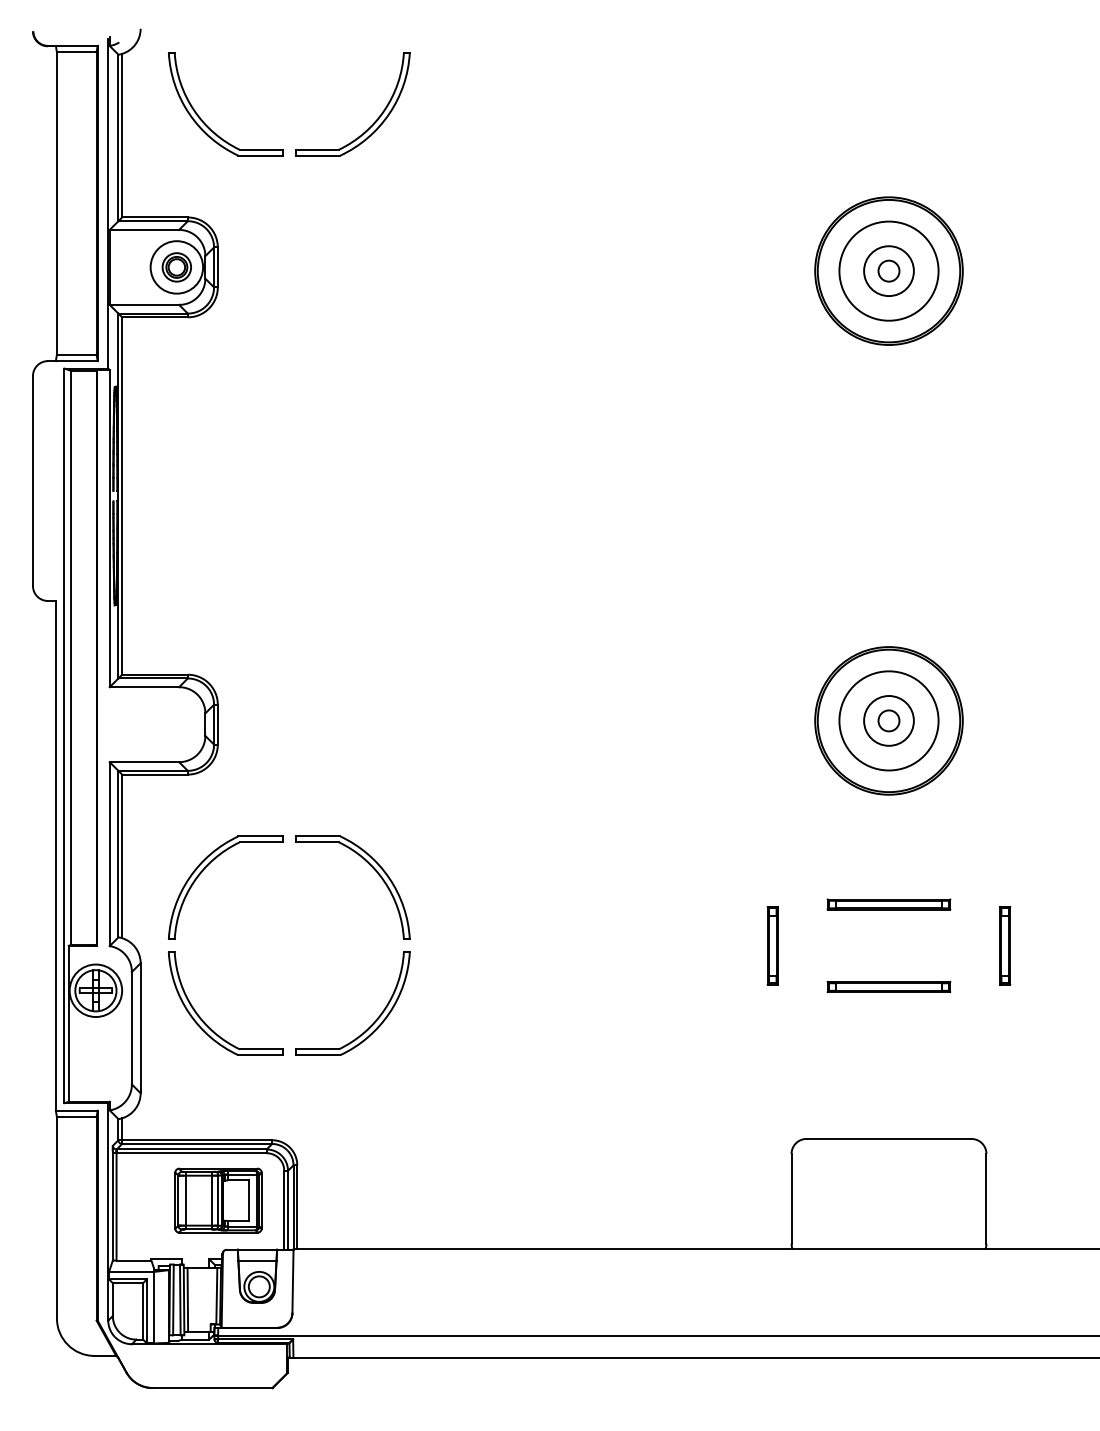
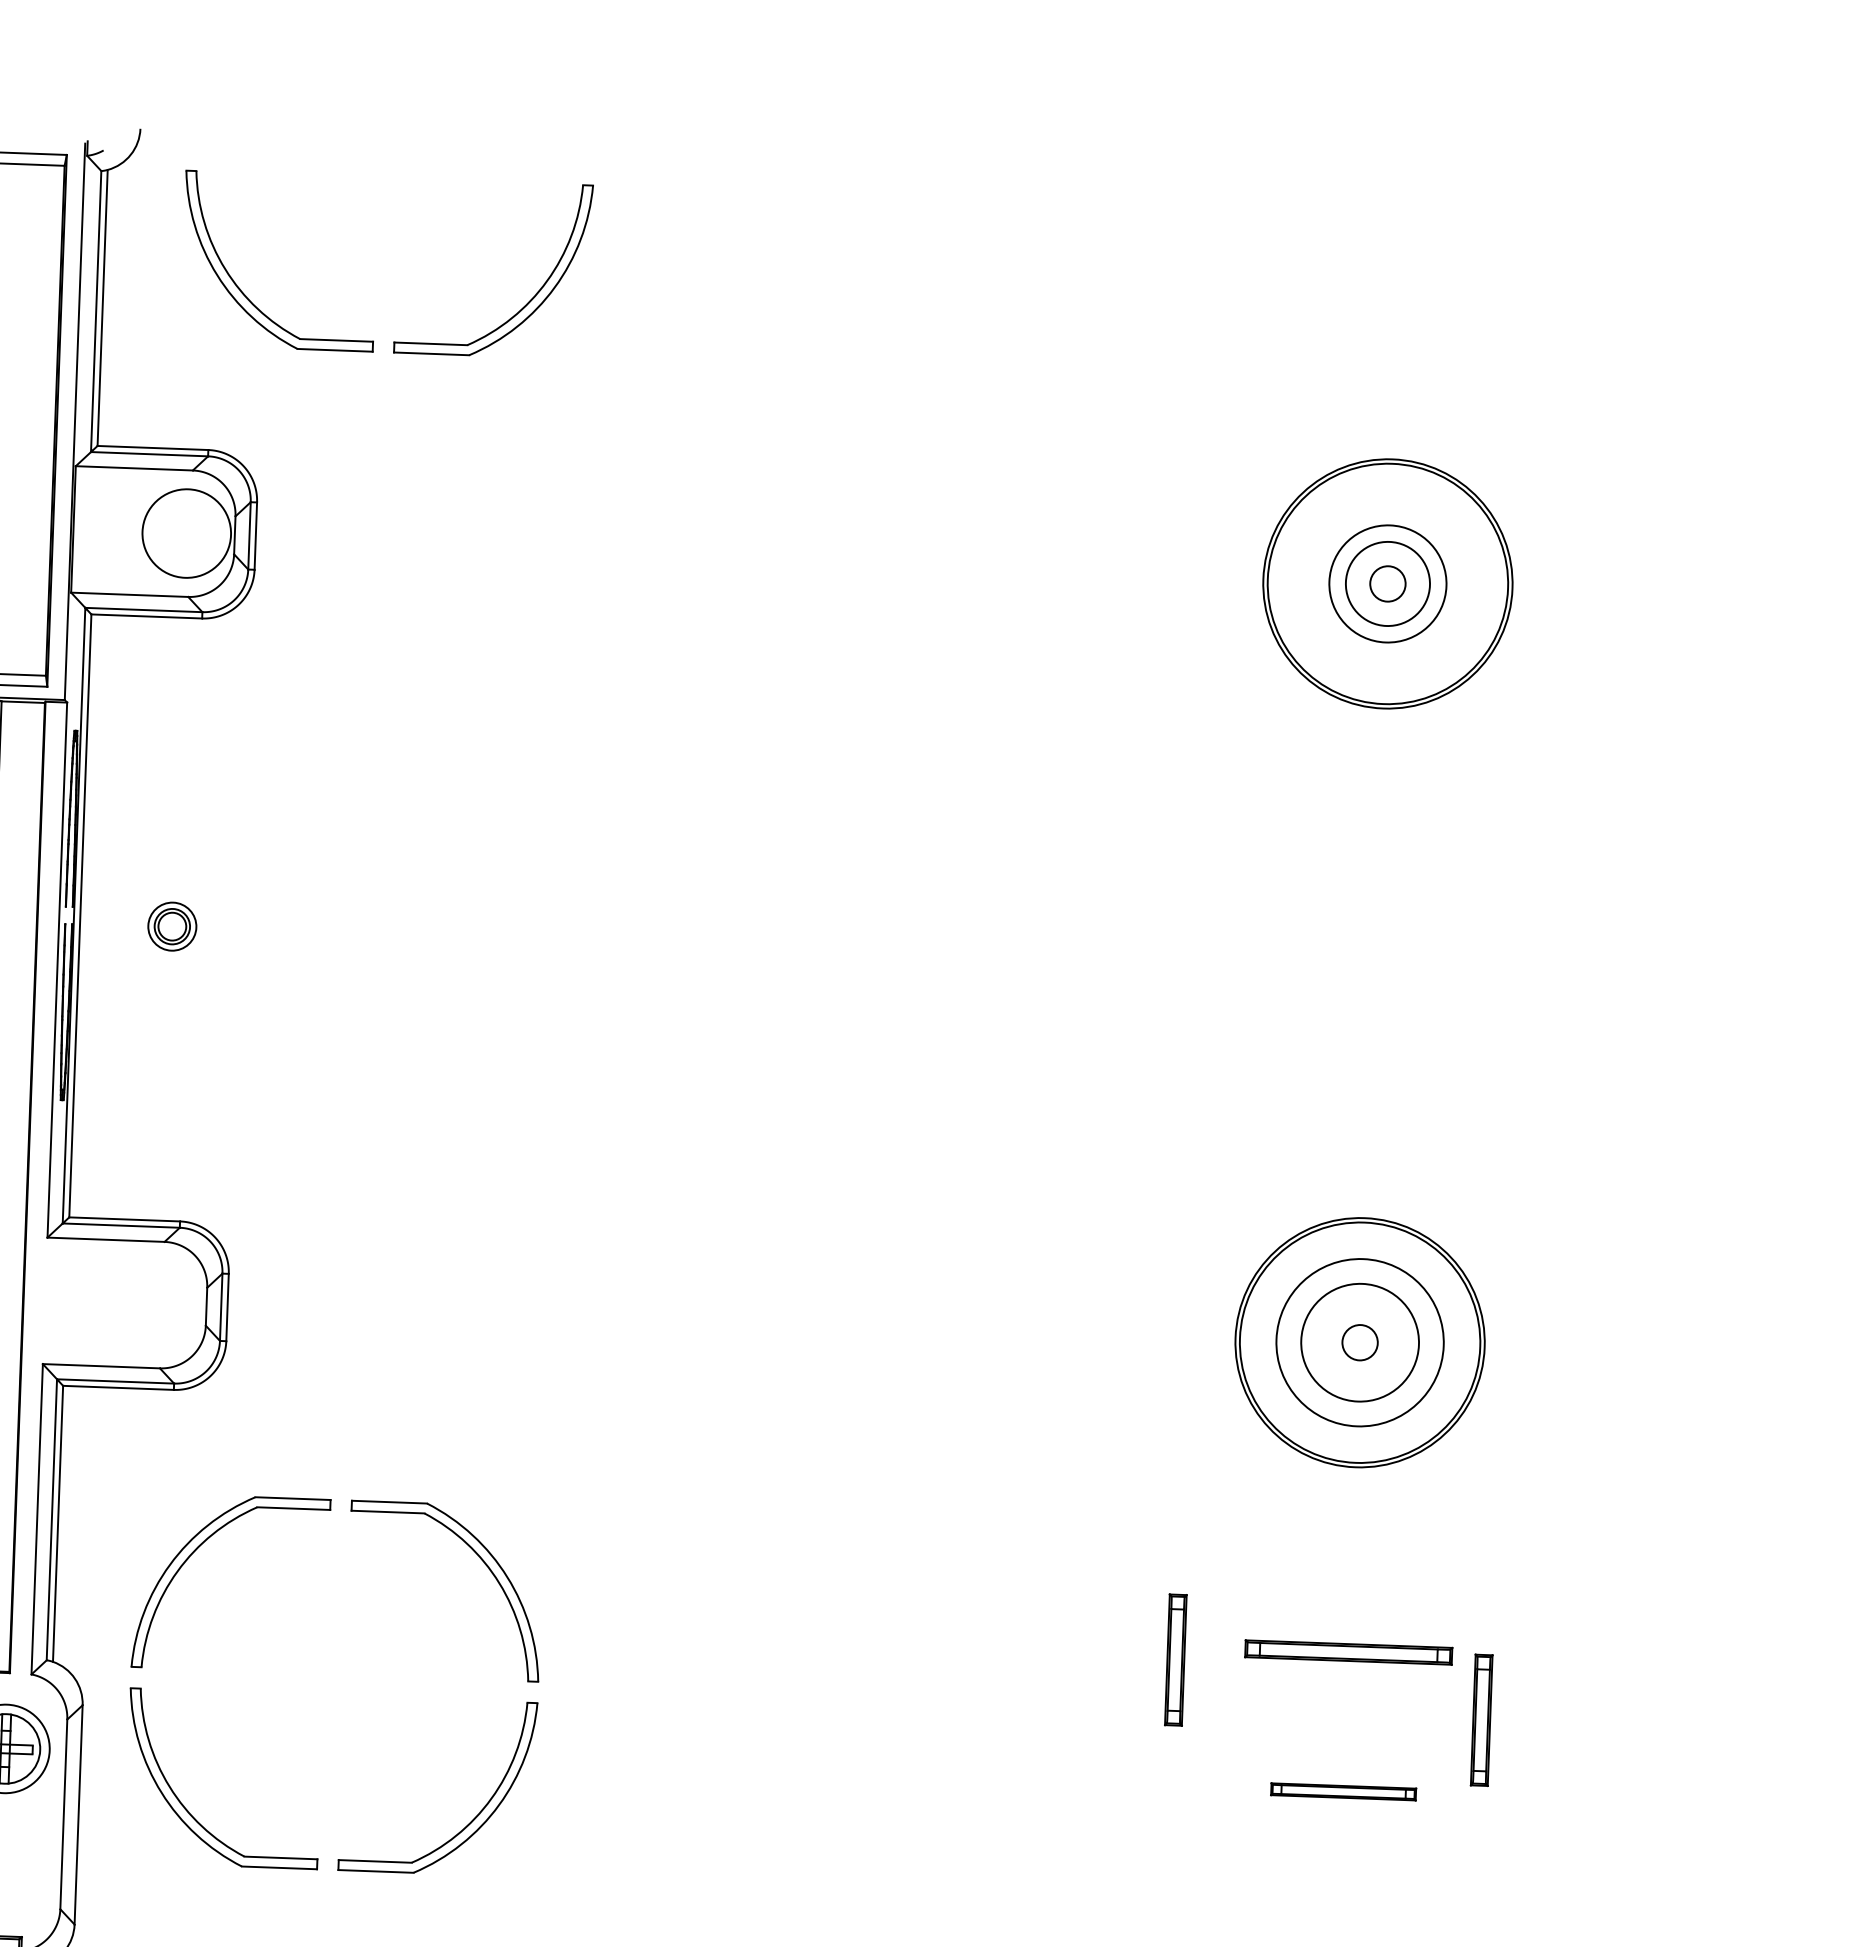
part: (176, 267) -> (171, 926), moved
circle: (888, 270) -> (1387, 582), size x0.7
circle: (888, 720) -> (1359, 1341), size x1.4
part: (772, 945) -> (1175, 1659), moved
part: (1005, 945) -> (1482, 1719), moved
part: (888, 987) -> (1342, 1792), size x0.7

